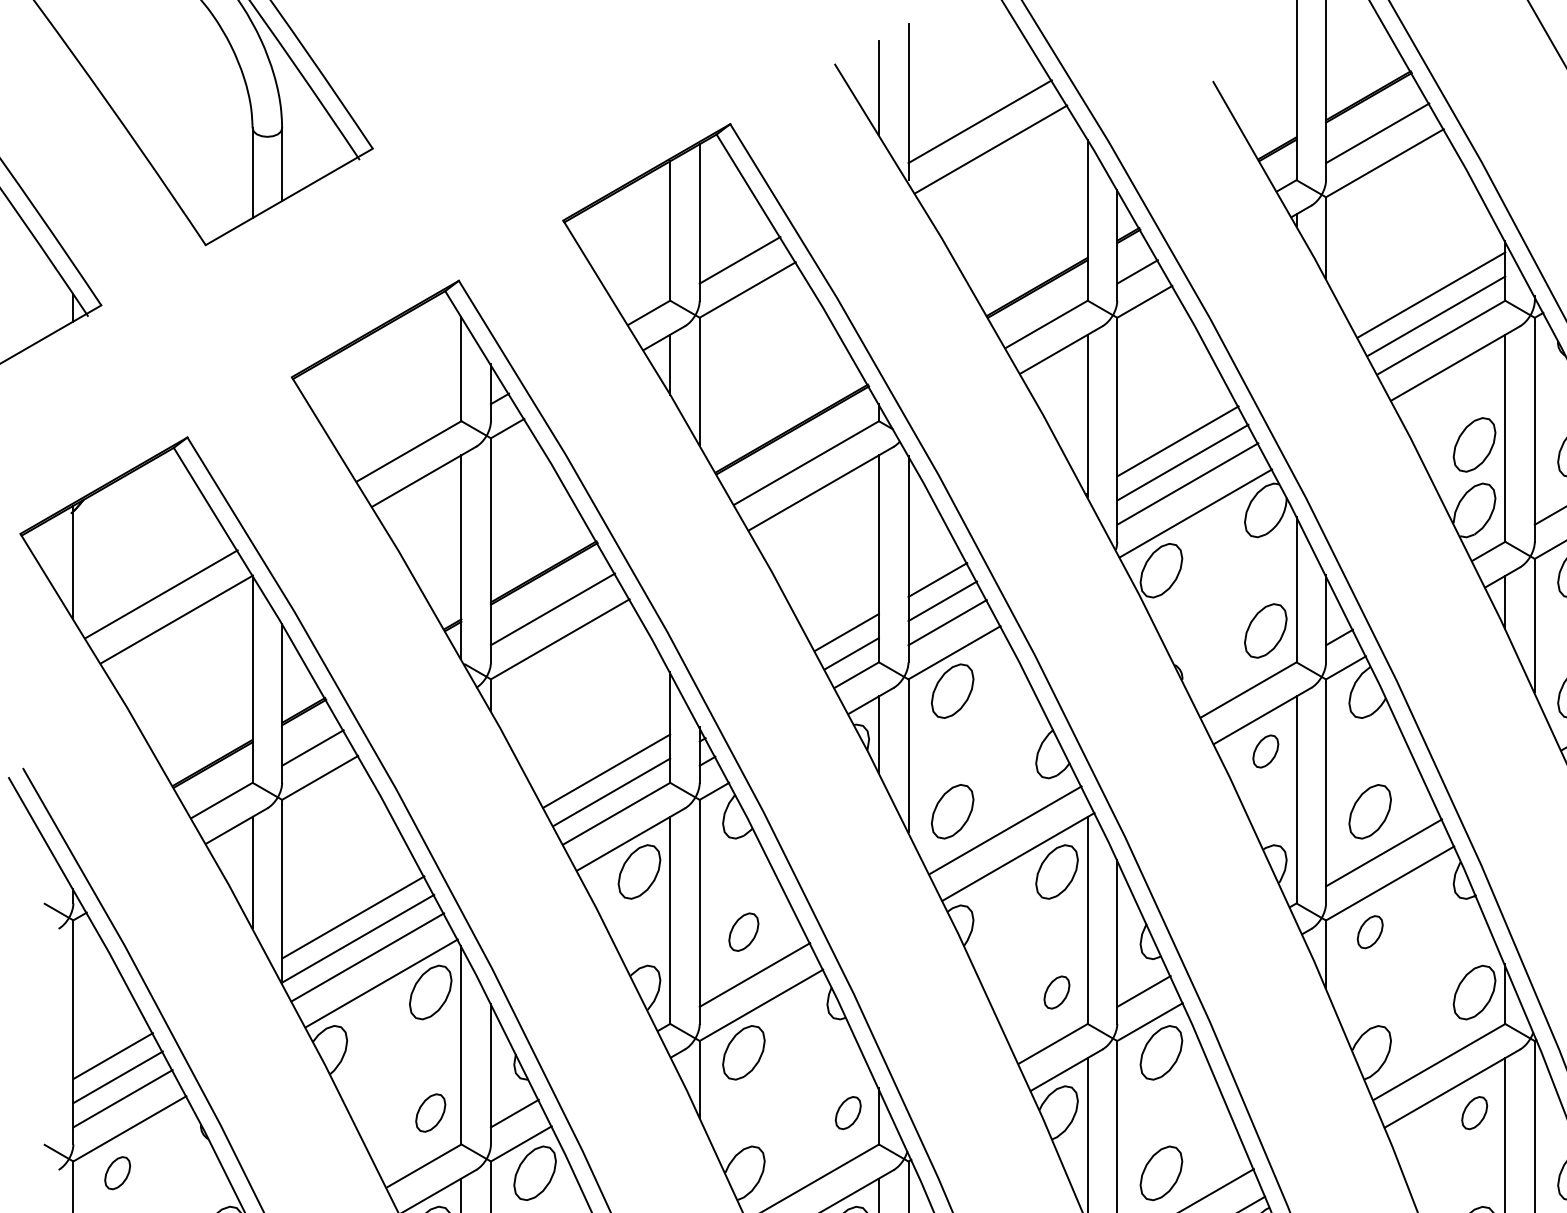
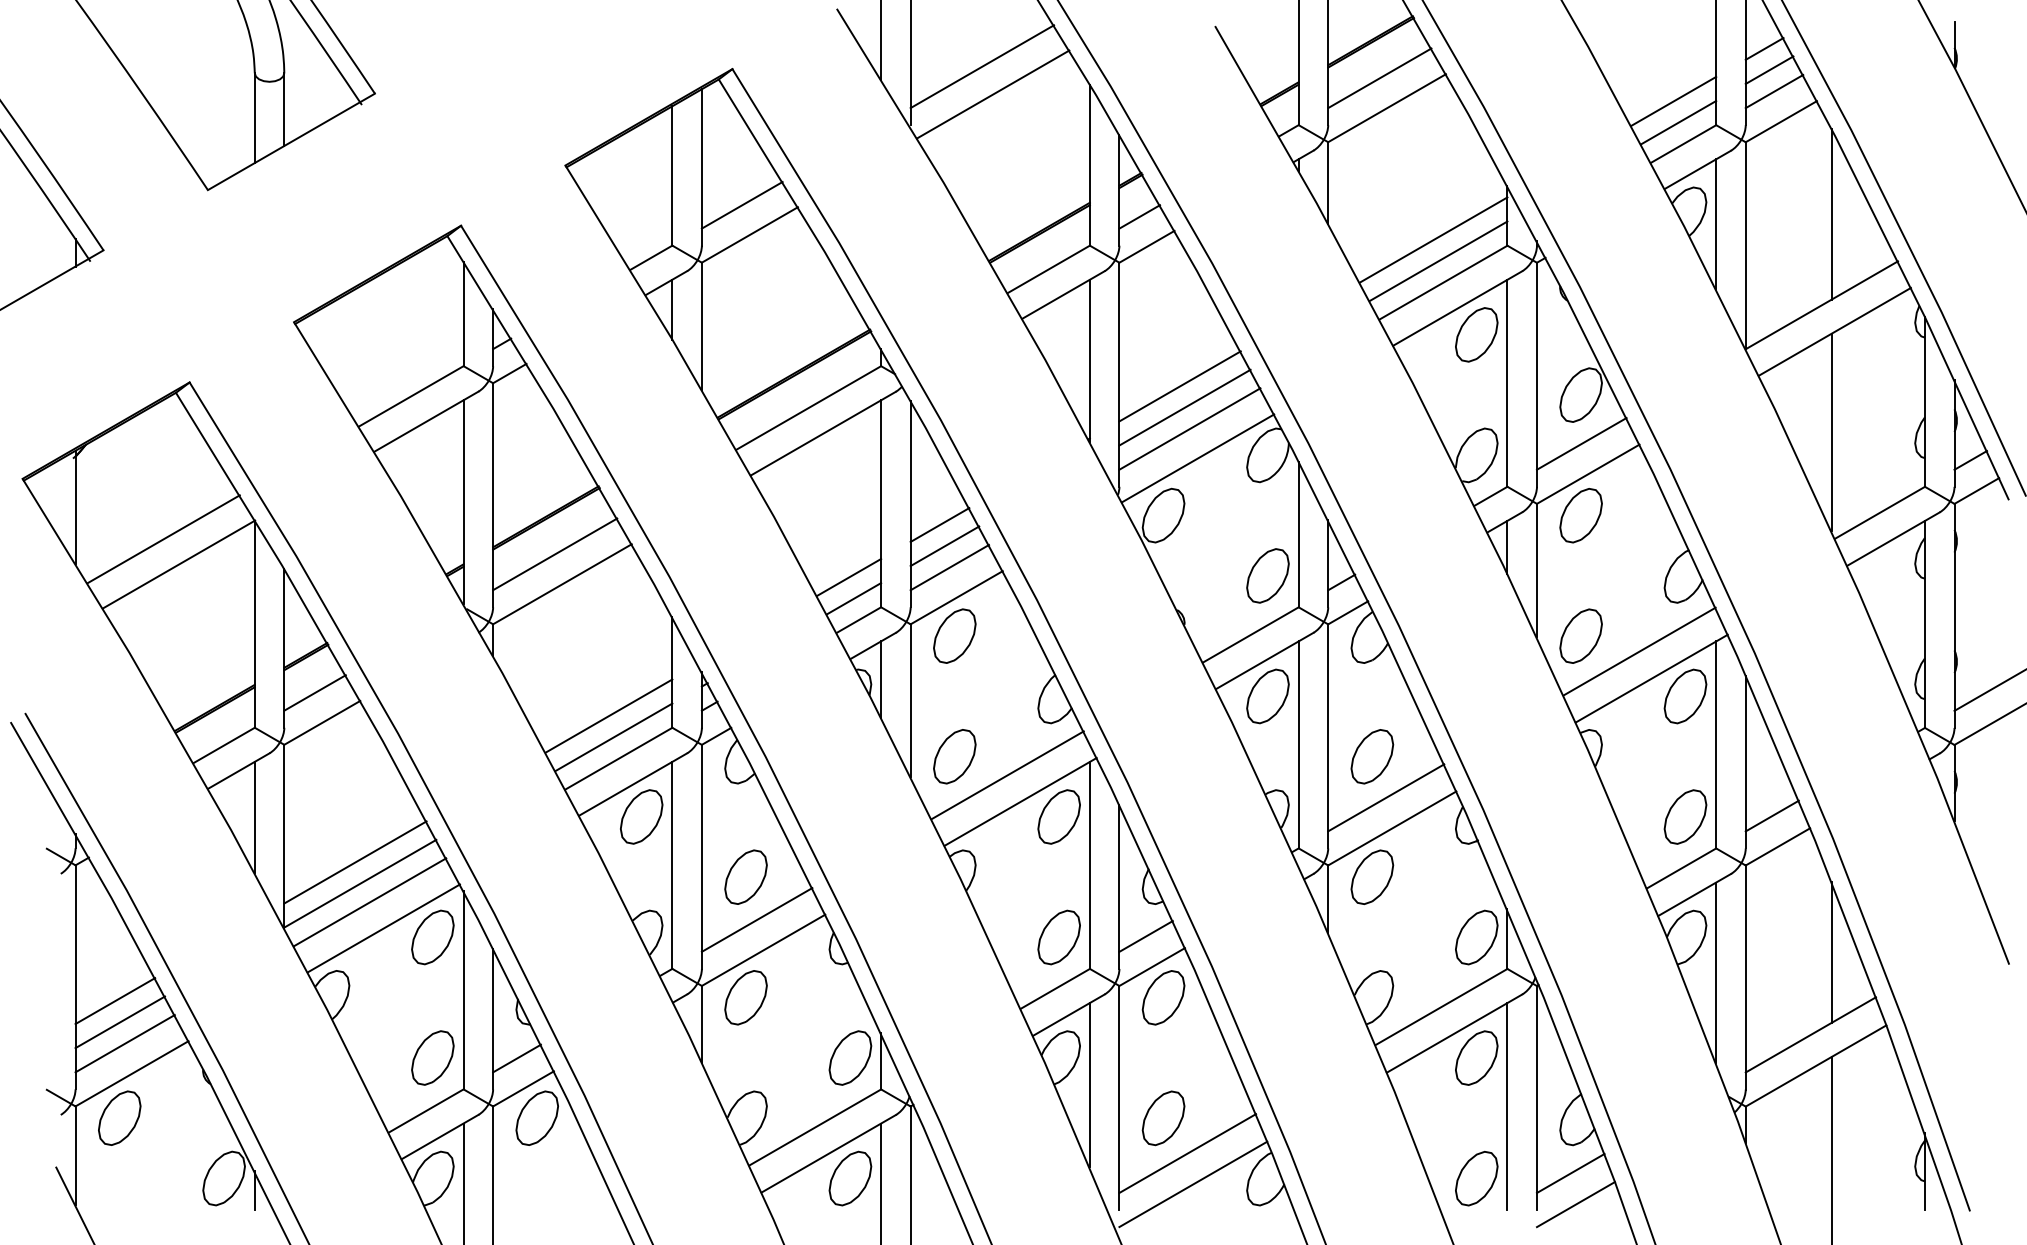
part: (1474, 444) -> (1476, 334), moved
part: (1265, 751) -> (1267, 696), size x1.67
part: (743, 931) -> (745, 876), size x1.43
part: (1370, 931) -> (1372, 876), size x1.67
part: (1056, 992) -> (1058, 937), size x1.67
part: (430, 1112) -> (432, 1057), size x1.43
part: (848, 1112) -> (850, 1057), size x1.67
part: (1474, 1112) -> (1476, 1057), size x1.67
part: (117, 1172) -> (119, 1117), size x1.67

